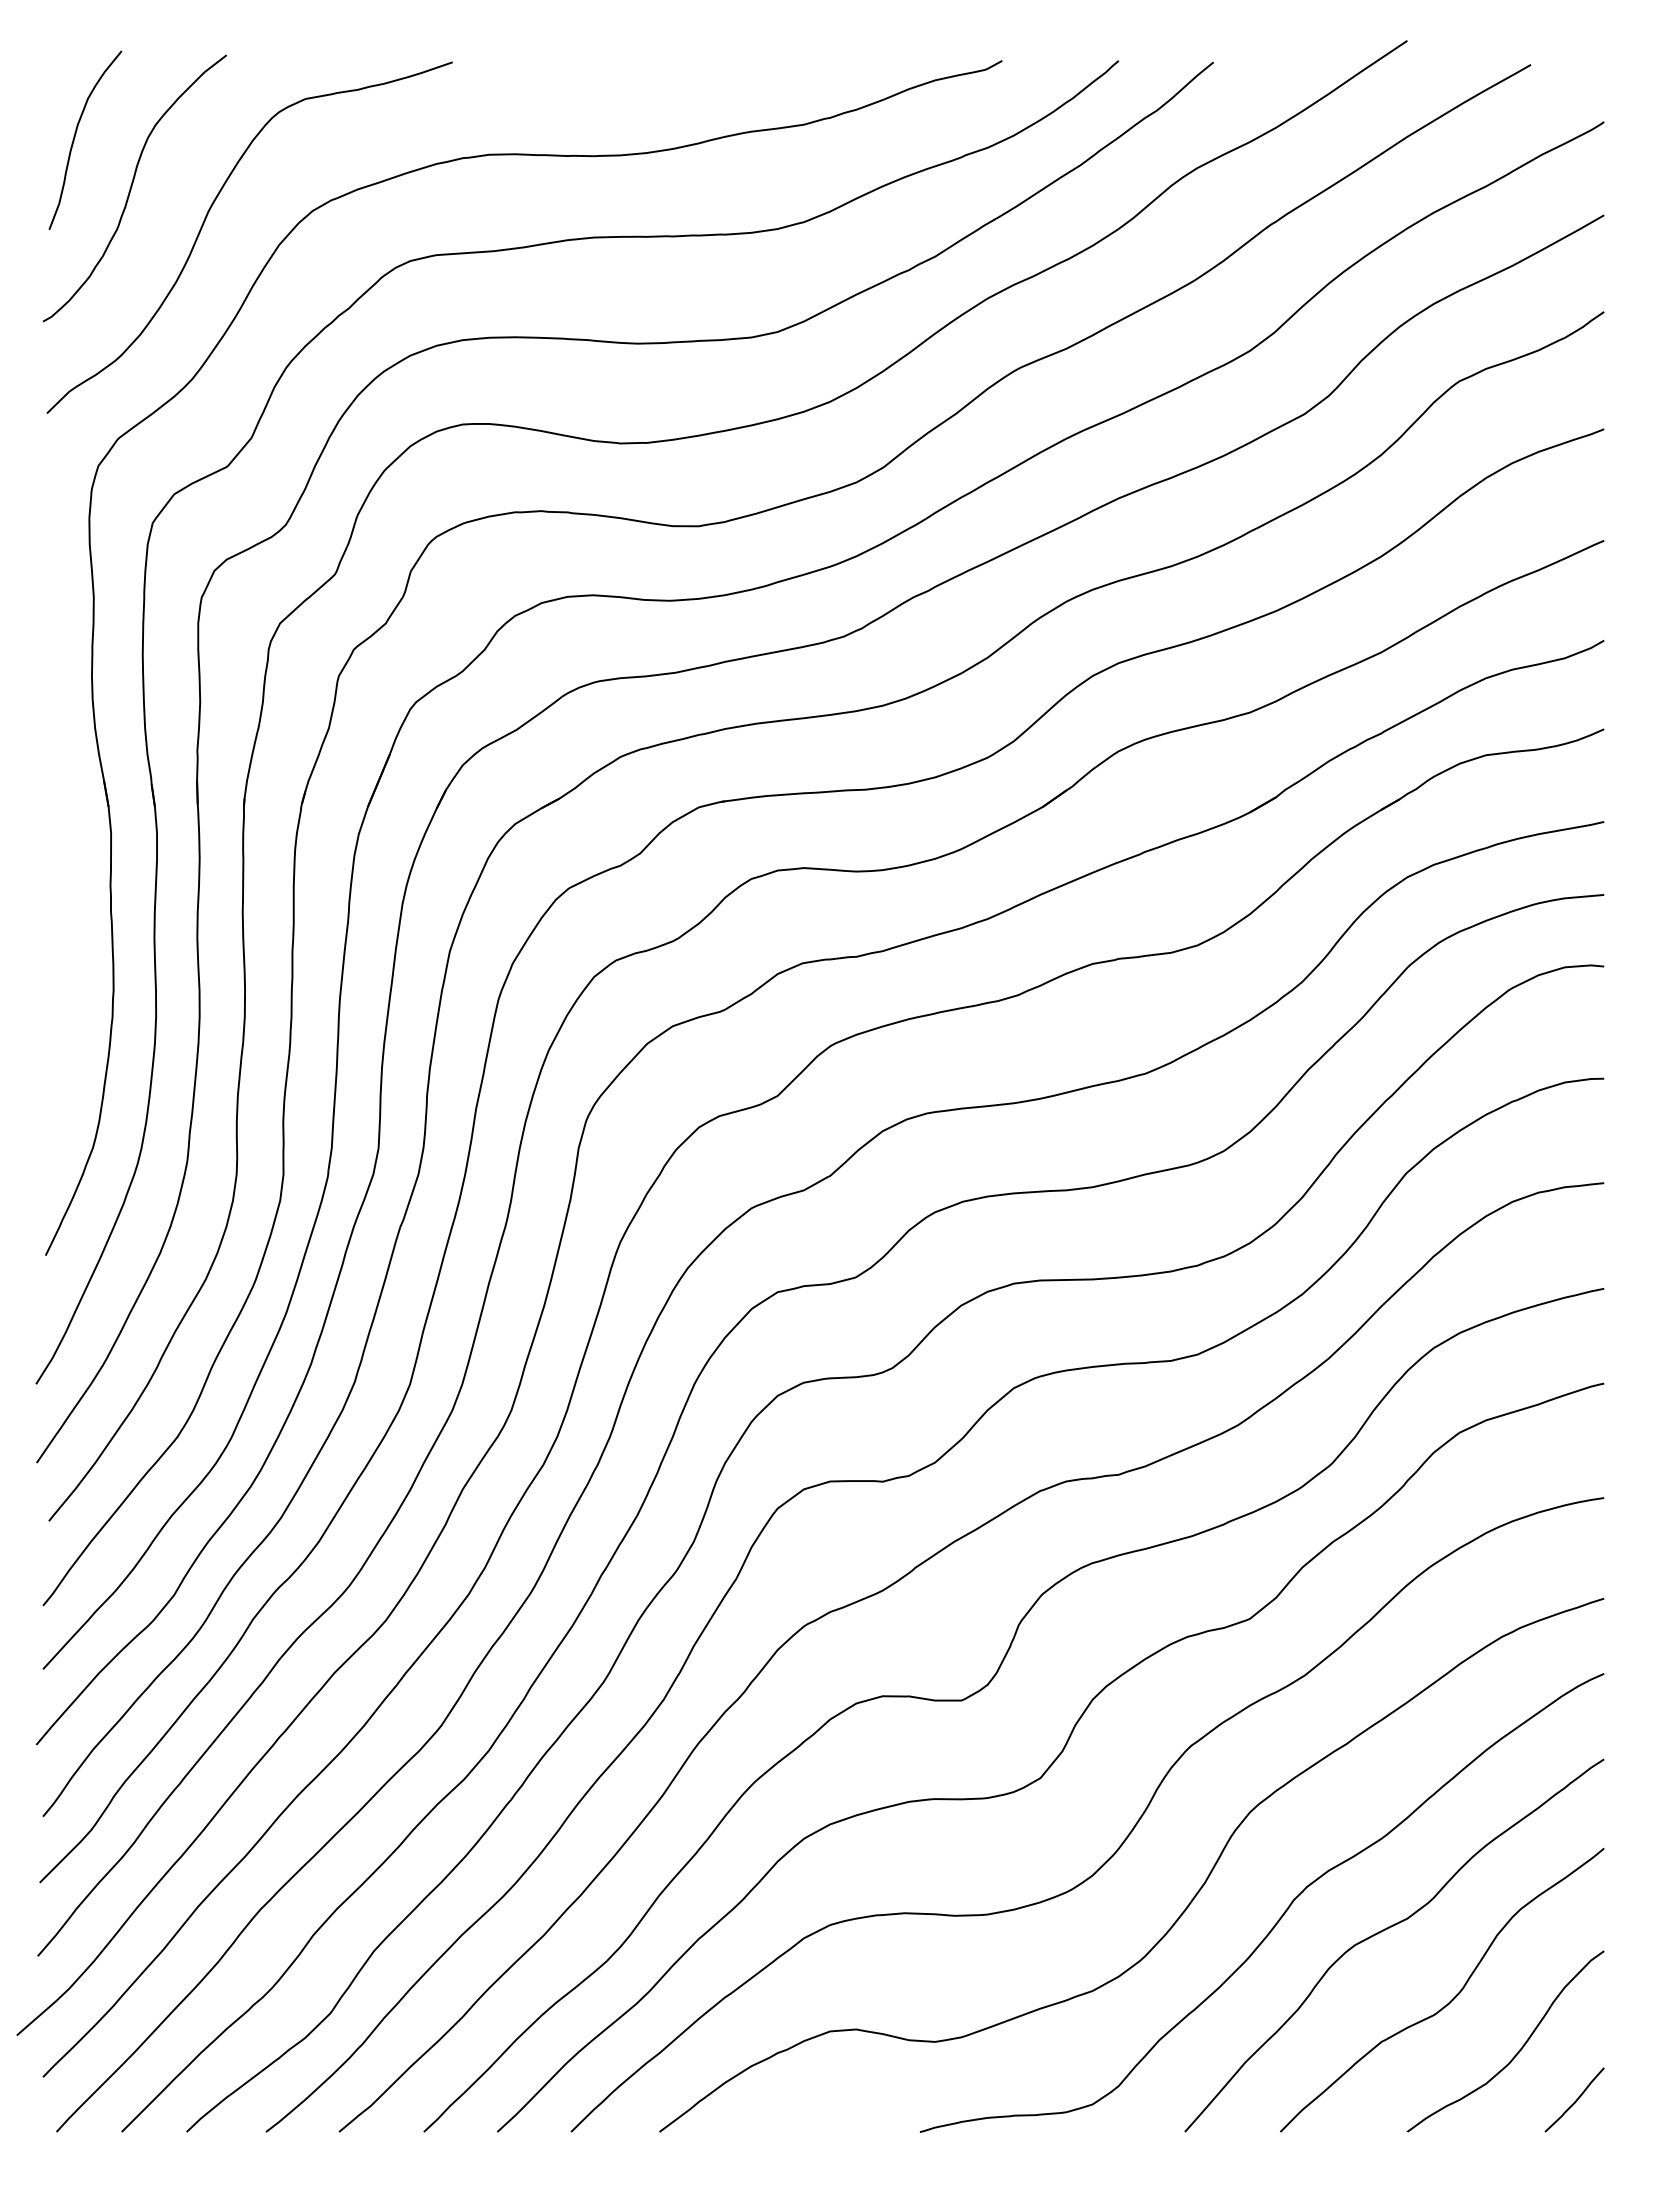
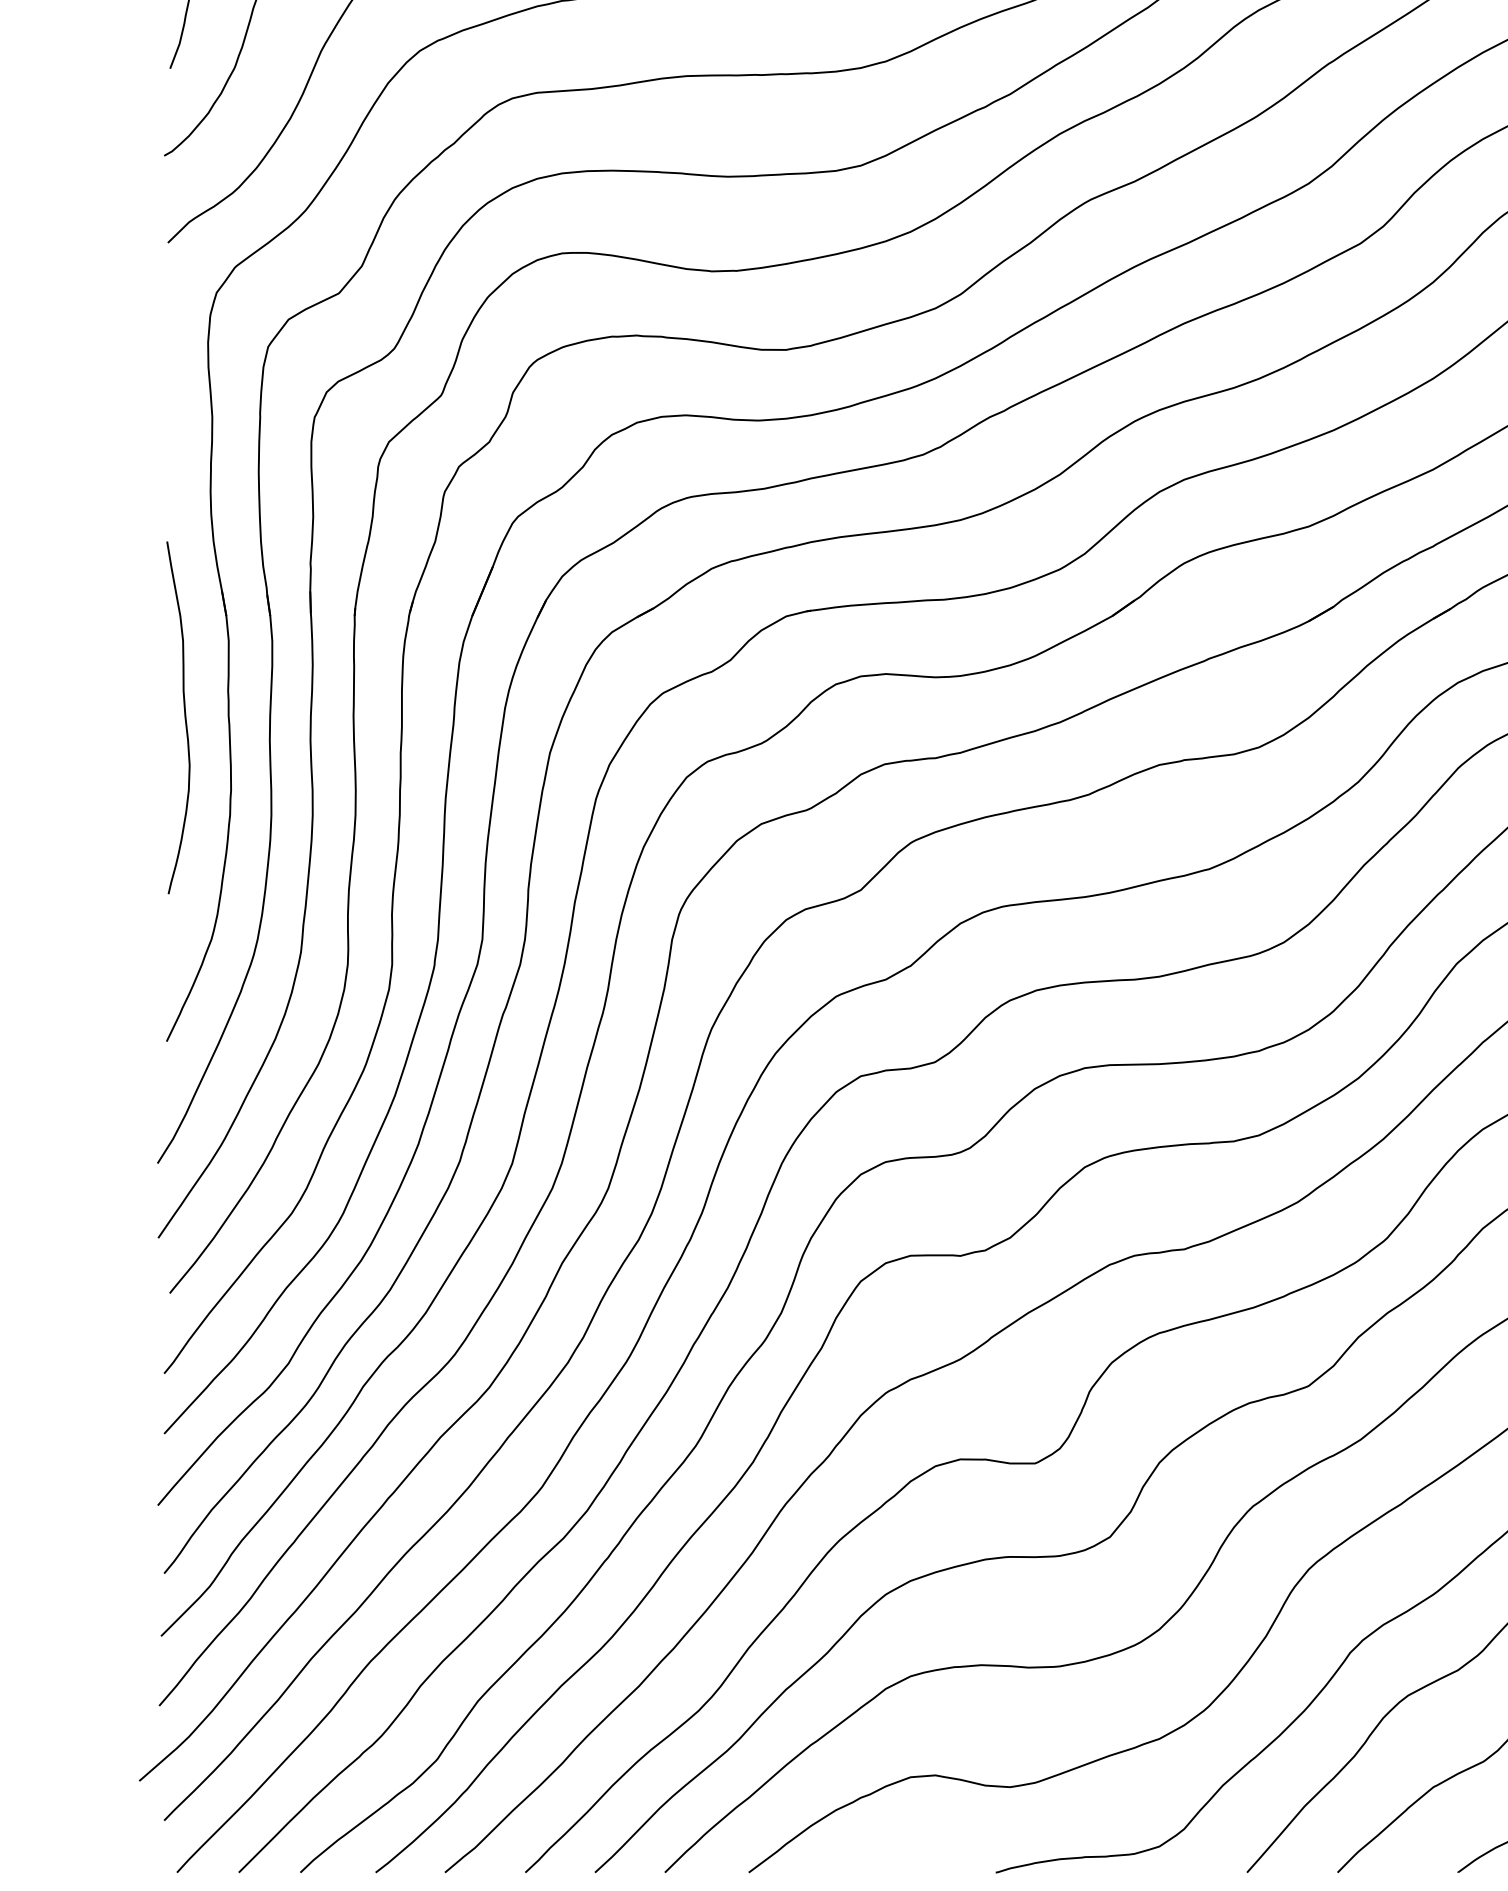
curve: (64, 914) -> (184, 718), added

